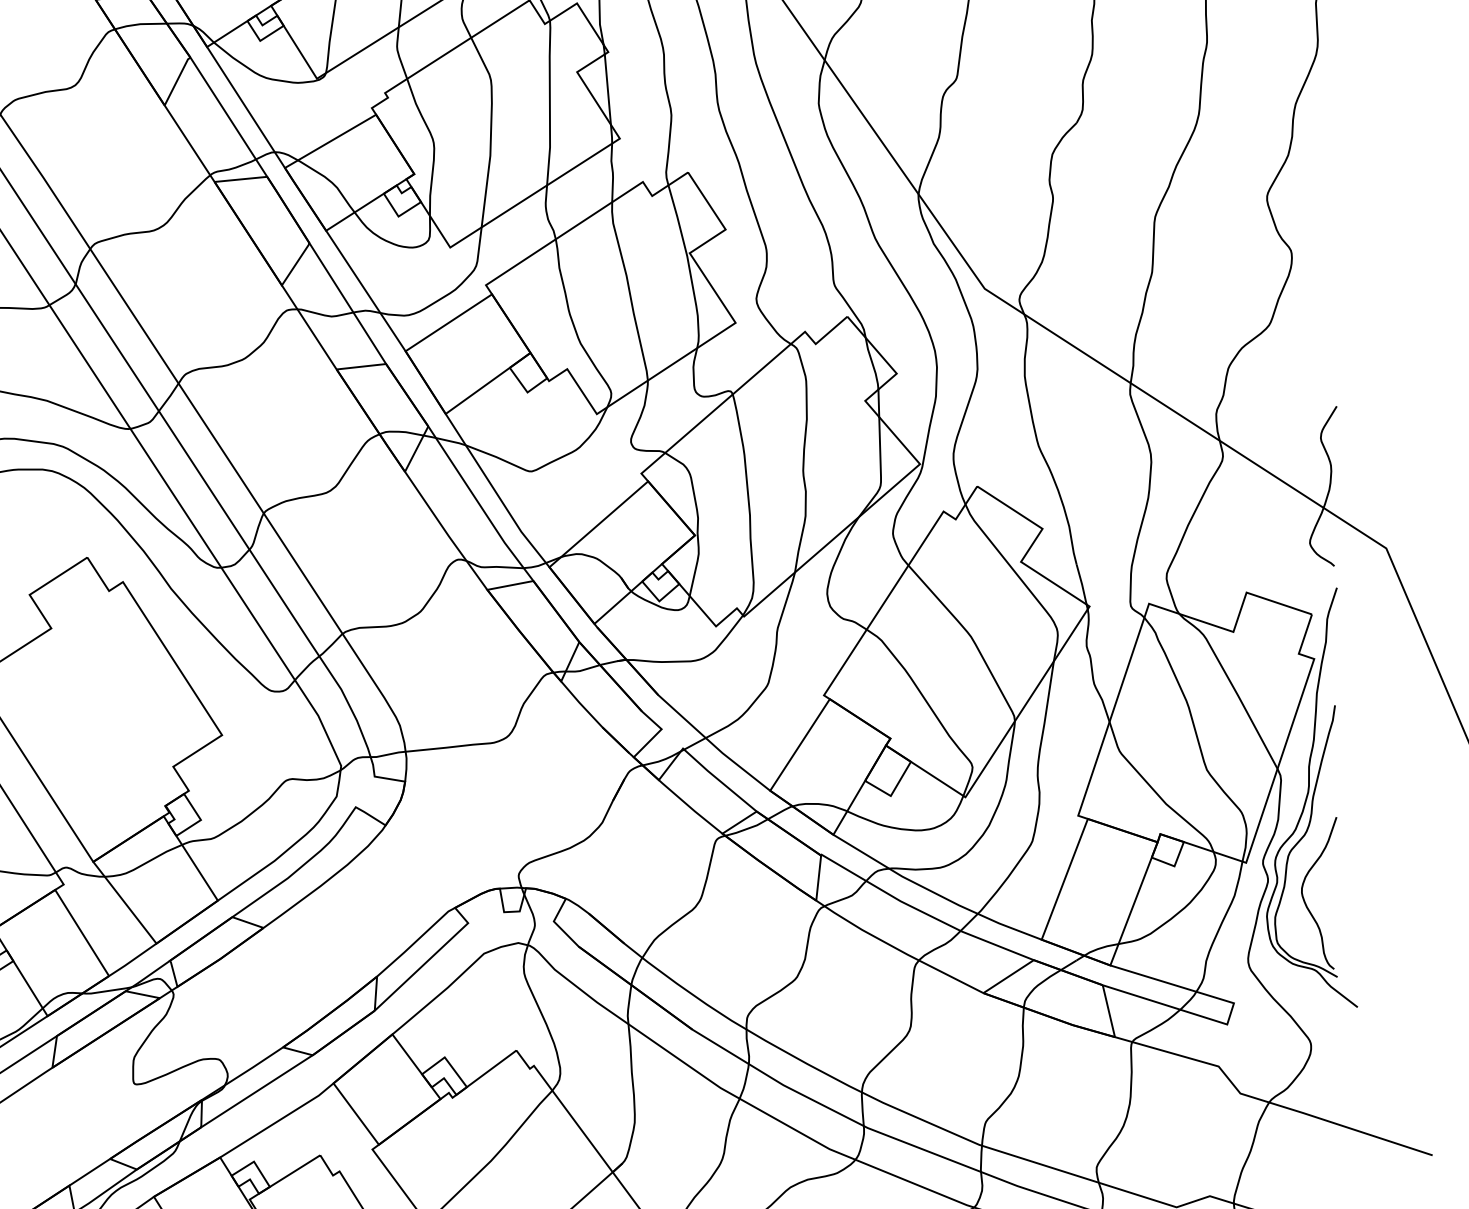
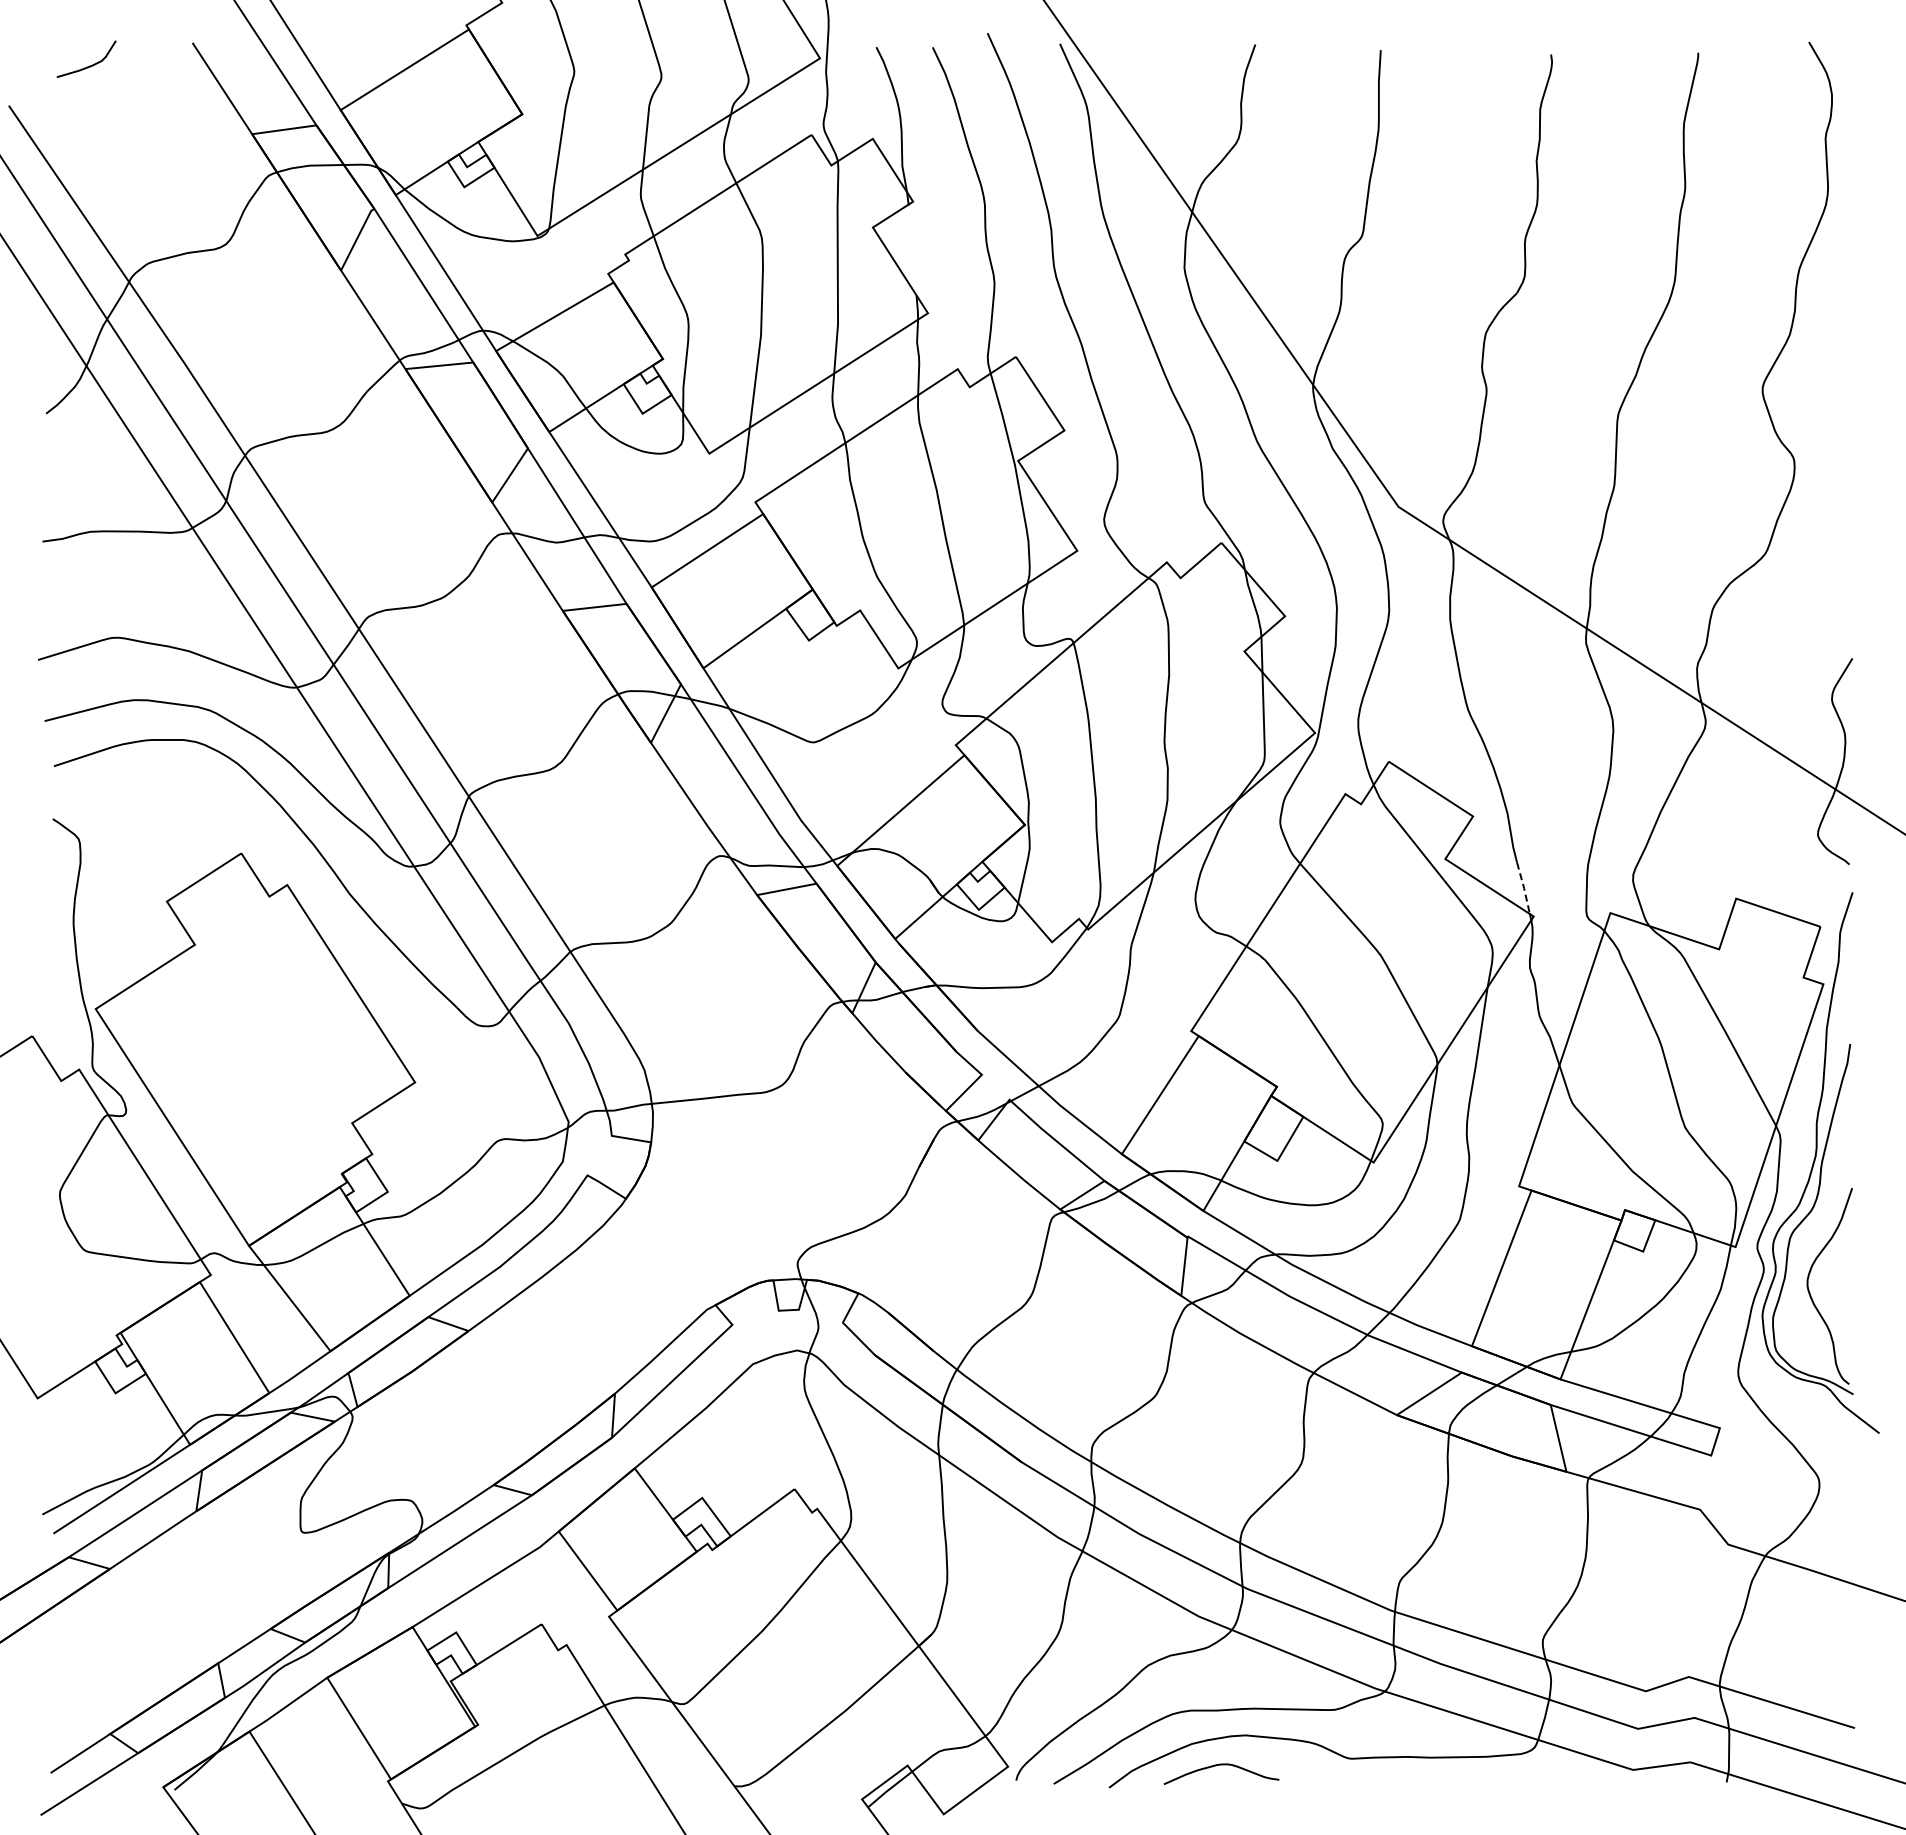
line: (607, 89) -> (912, 249), removed
line: (1082, 584) -> (1524, 888), solid -> dashed

